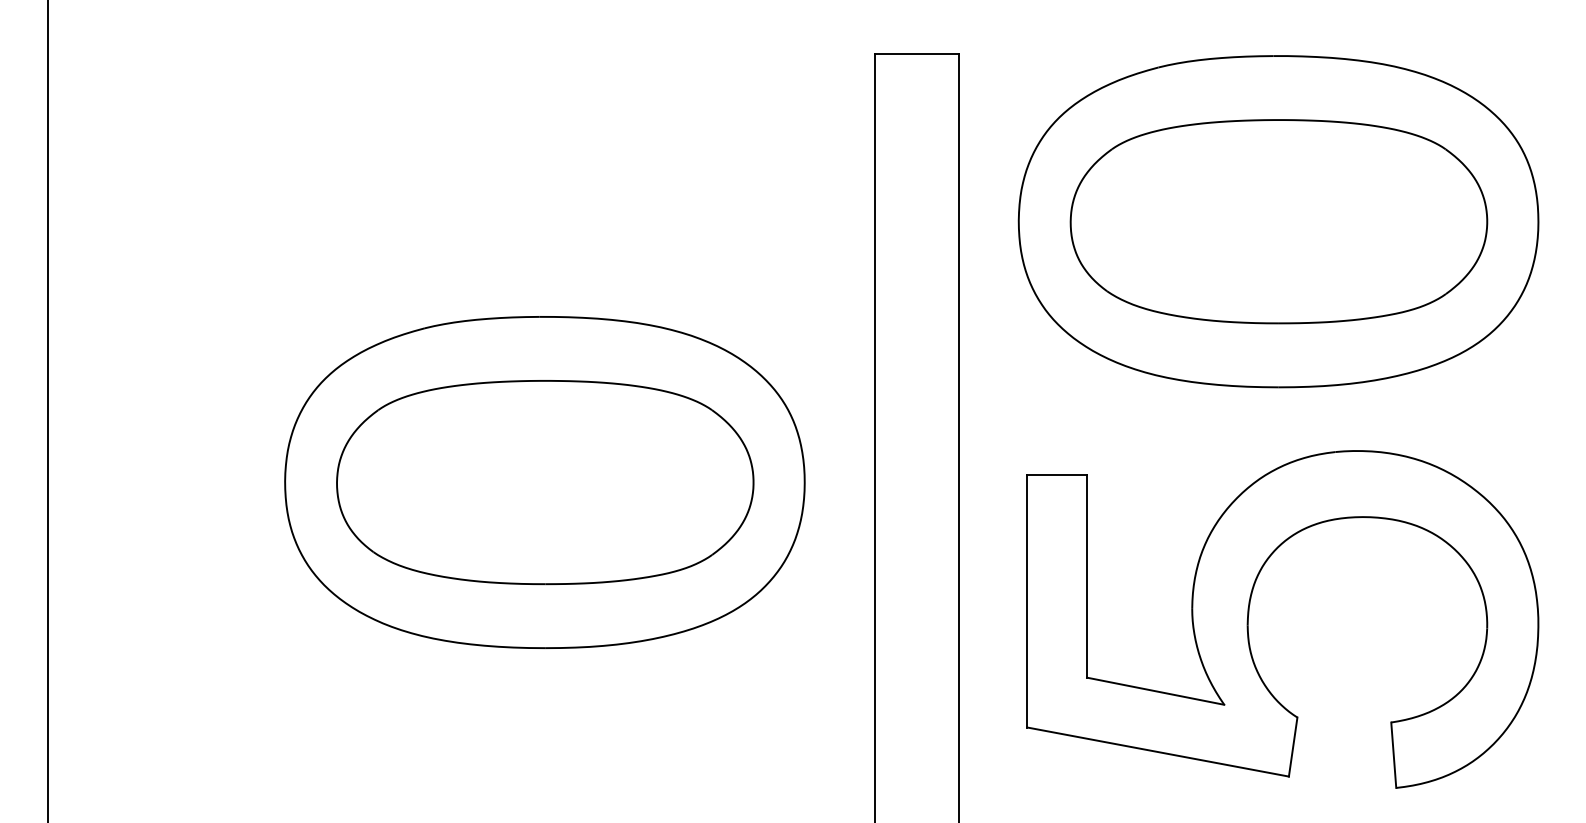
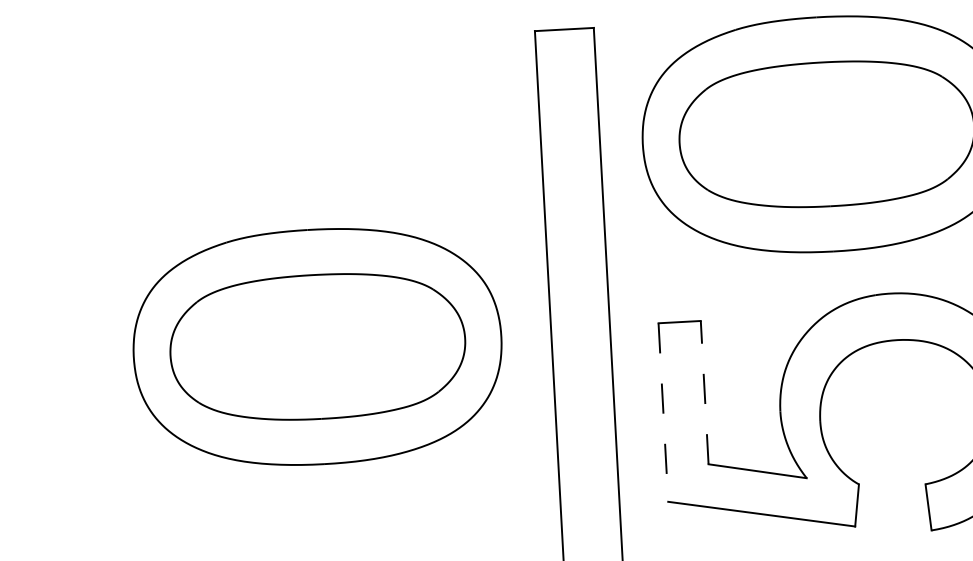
line: (1087, 575) -> (705, 391), solid -> dashed
line: (1027, 601) -> (663, 412), solid -> dashed

